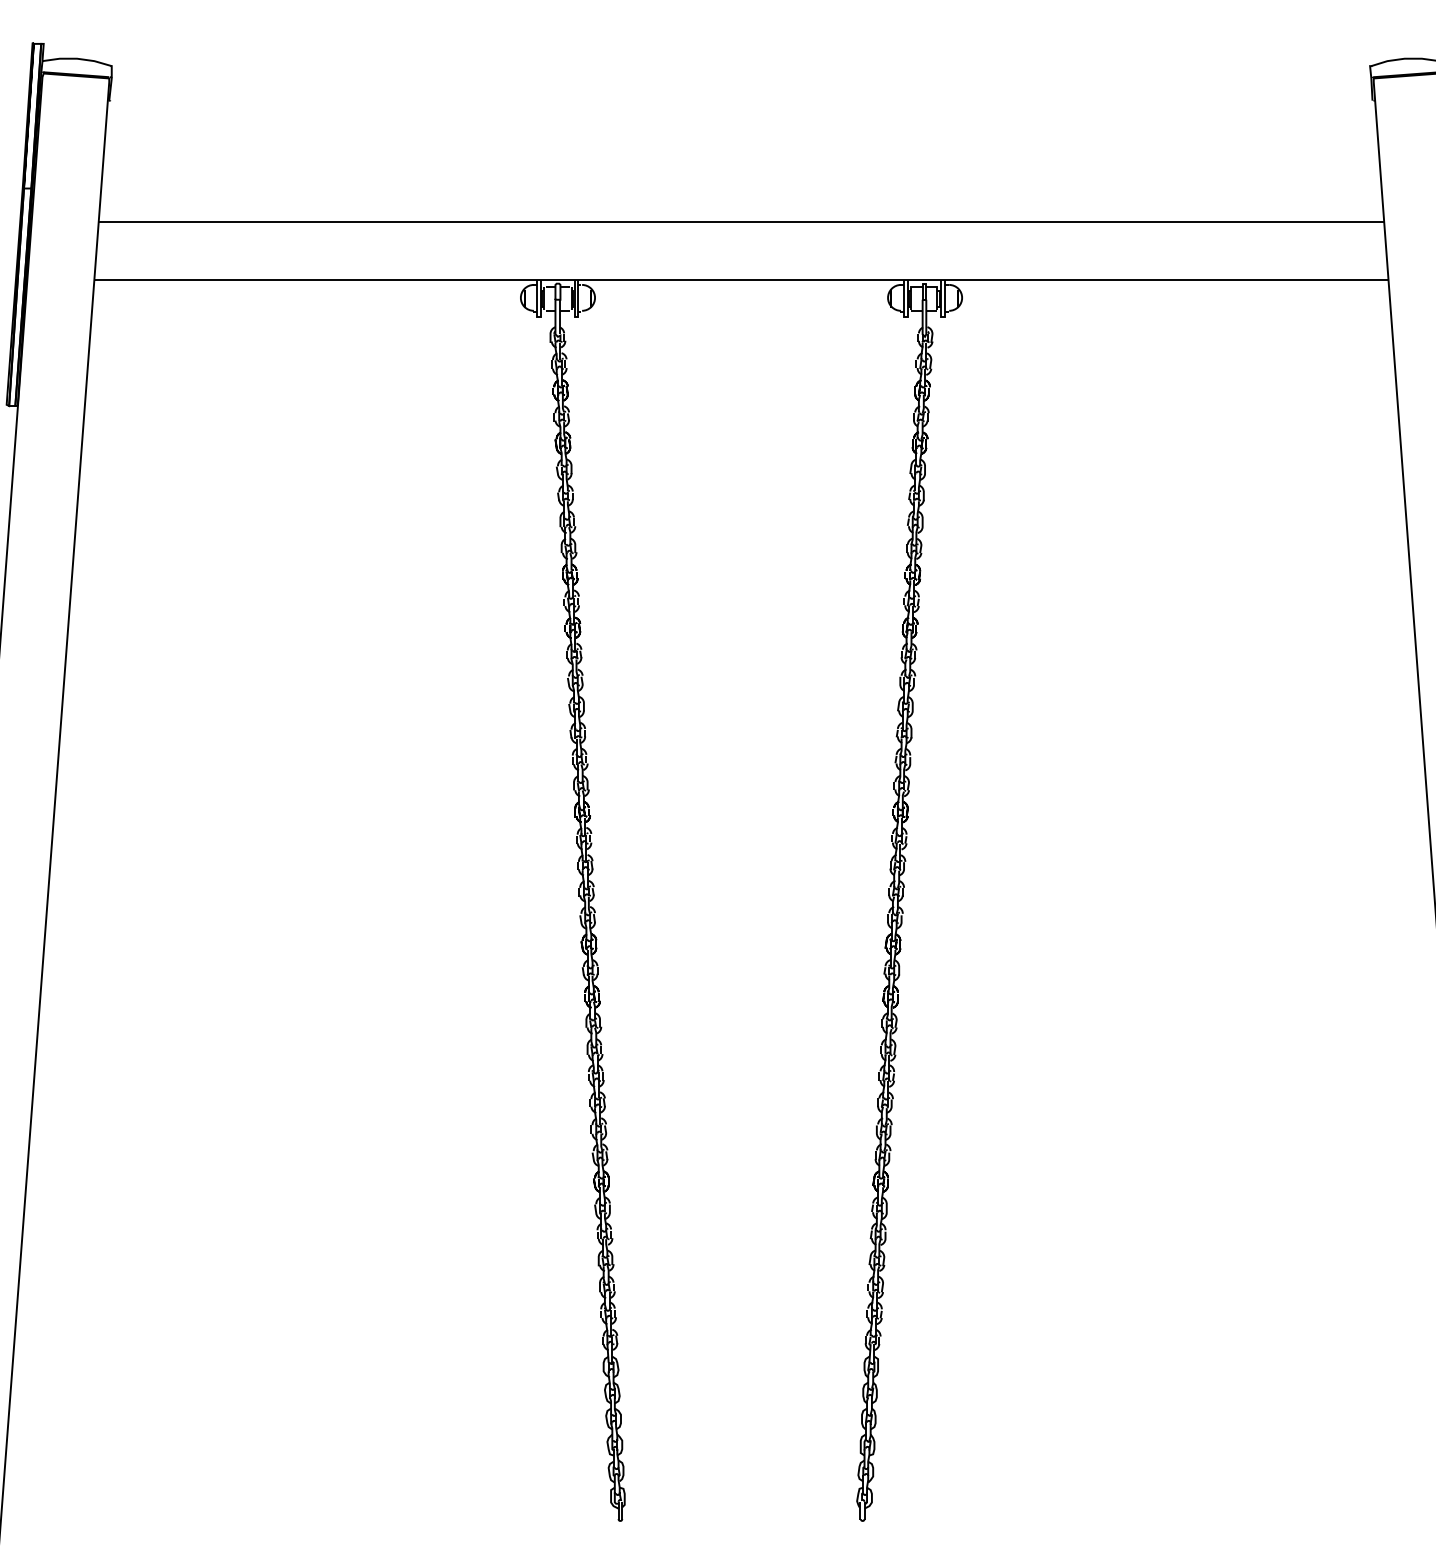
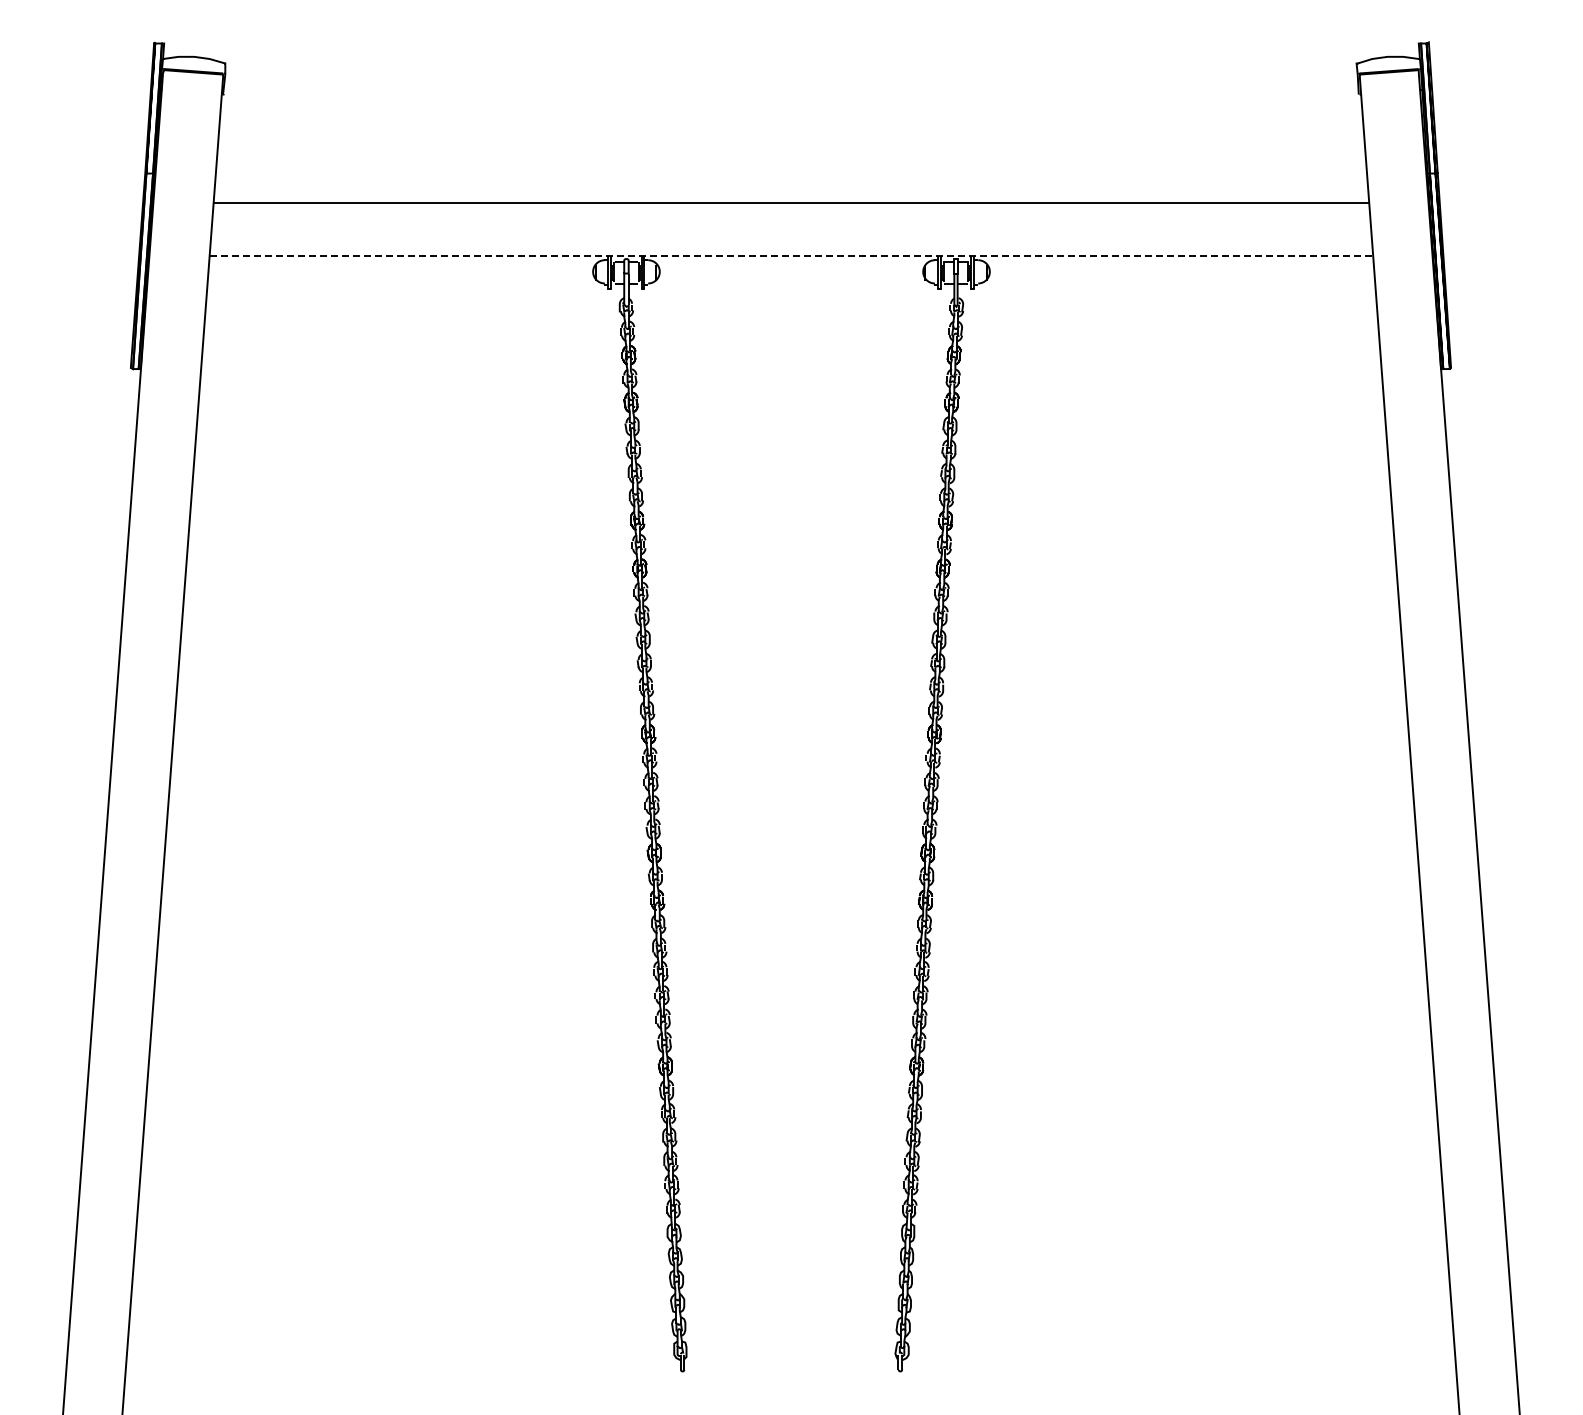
line: (741, 279) -> (791, 255), solid -> dashed

